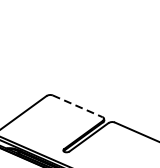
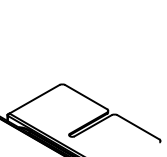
line: (78, 106) -> (86, 97), dashed -> solid

